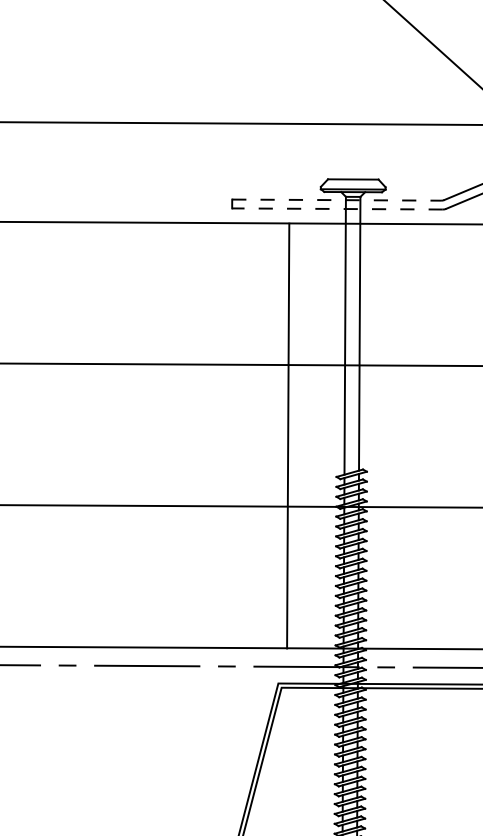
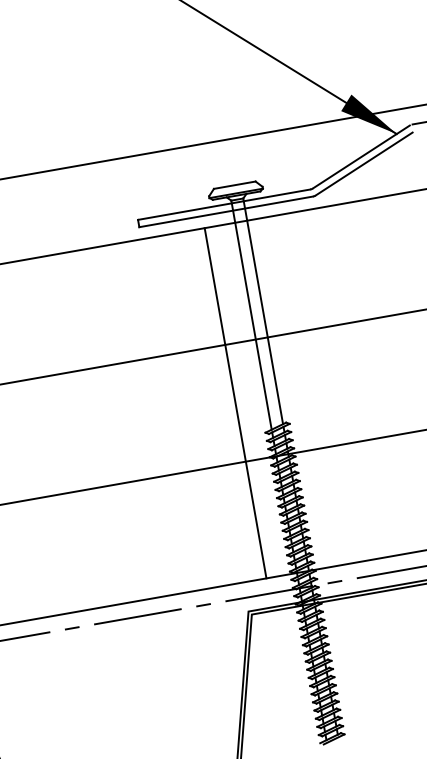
line: (337, 199) -> (224, 204), dashed -> solid
line: (336, 208) -> (225, 211), dashed -> solid
line: (288, 436) -> (235, 403), moved

